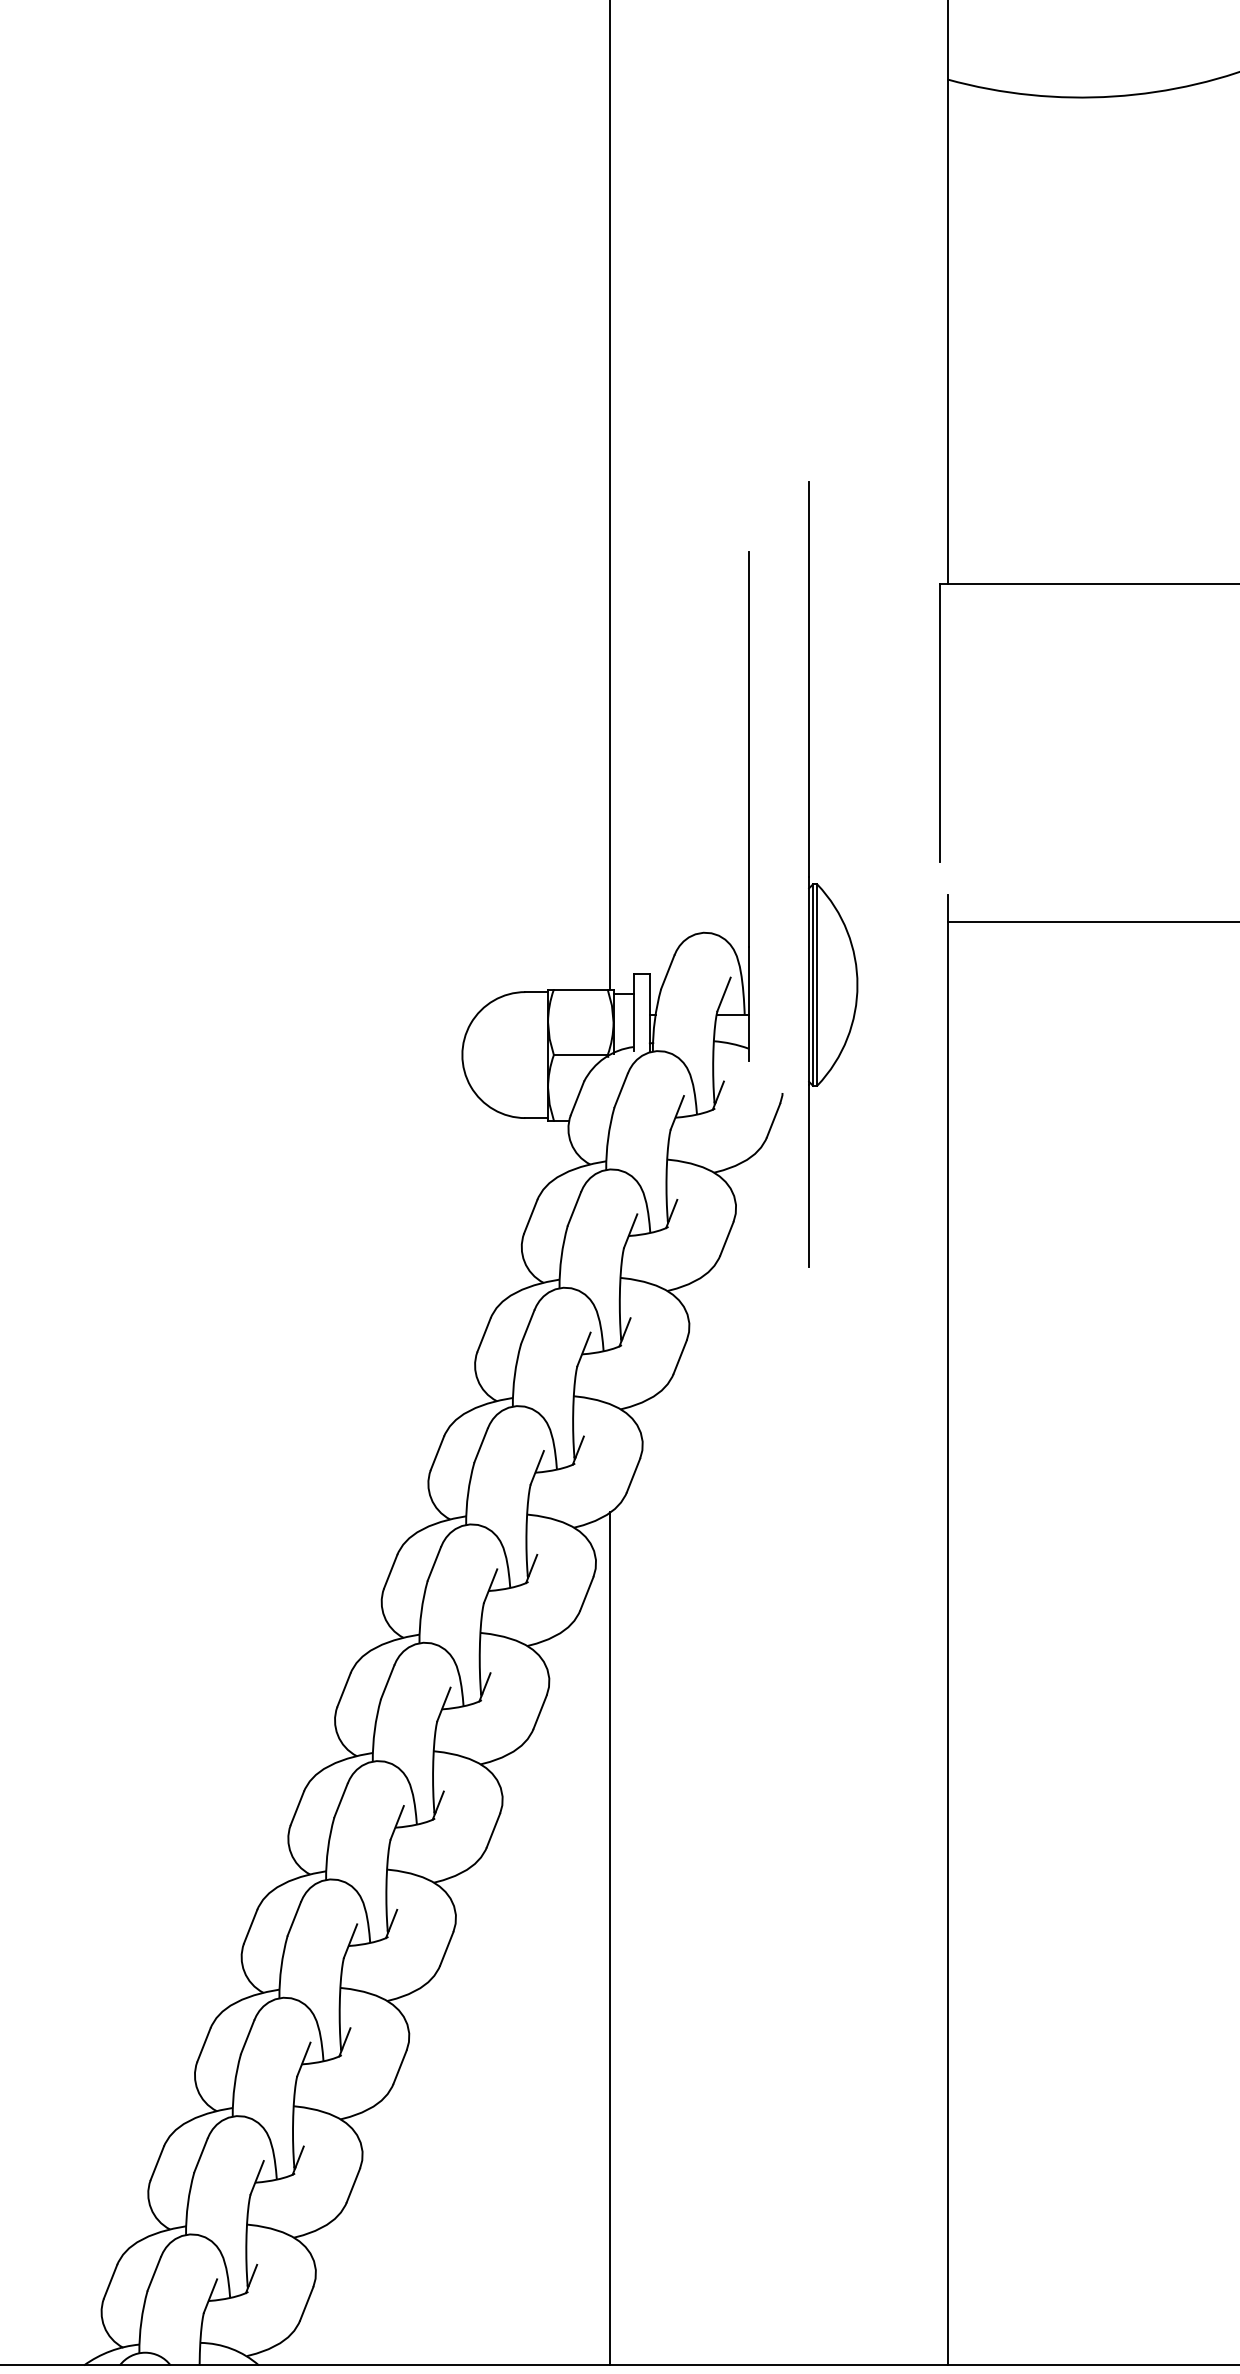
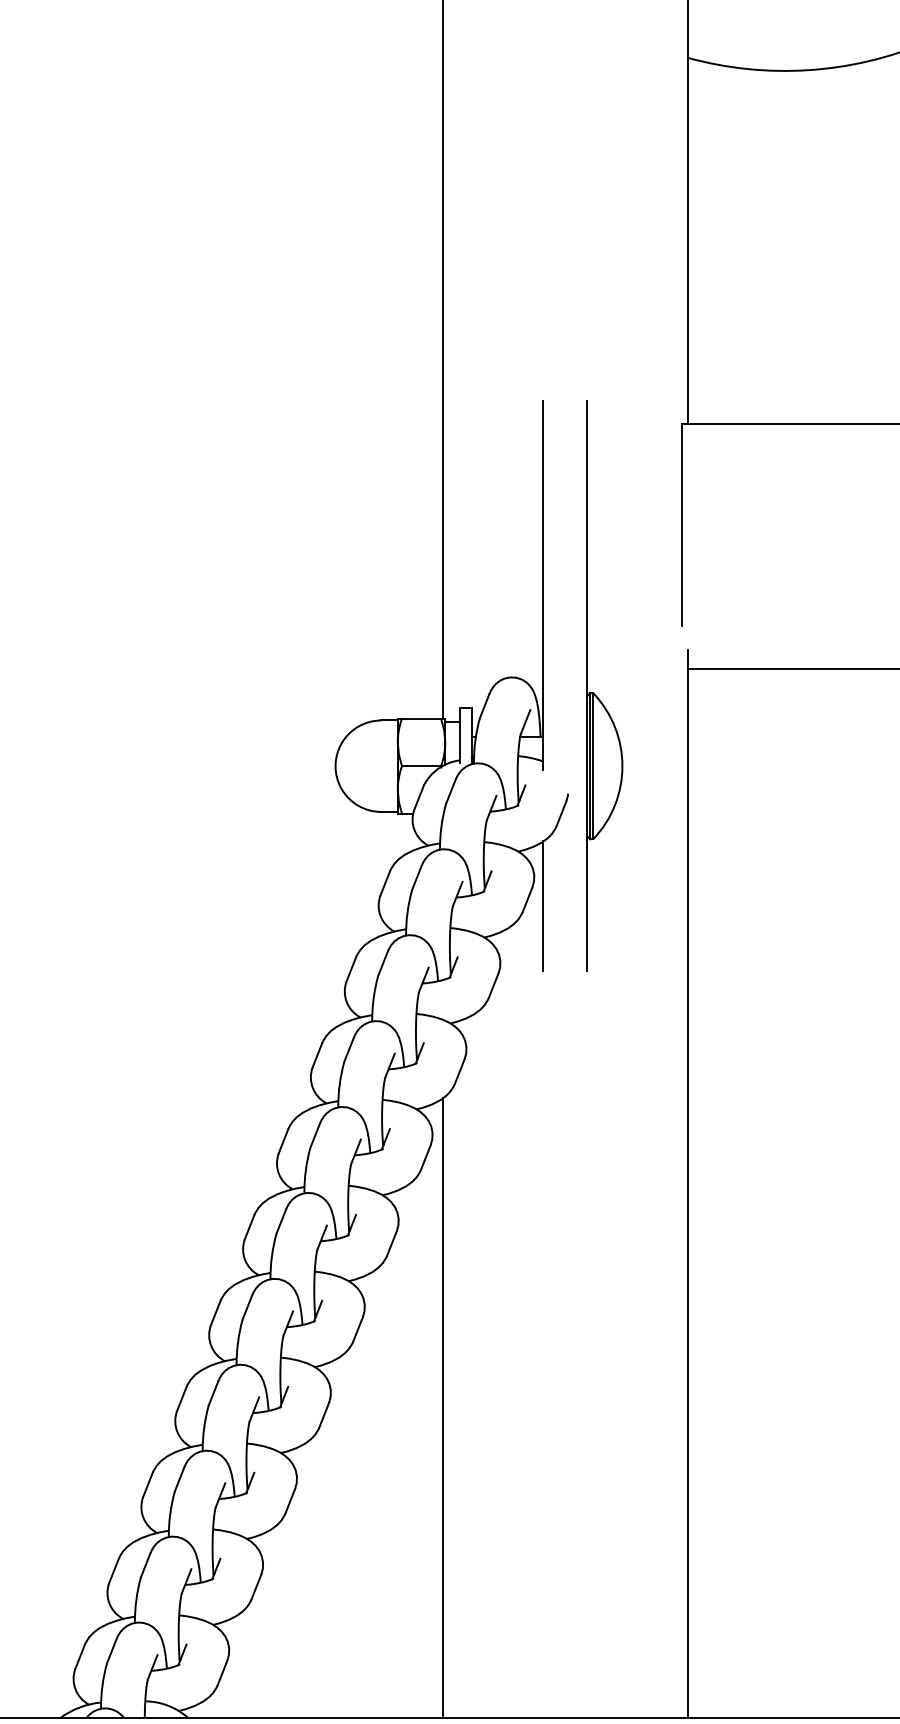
part: (820, 886) -> (595, 694), moved
line: (748, 1247) -> (543, 905), added

